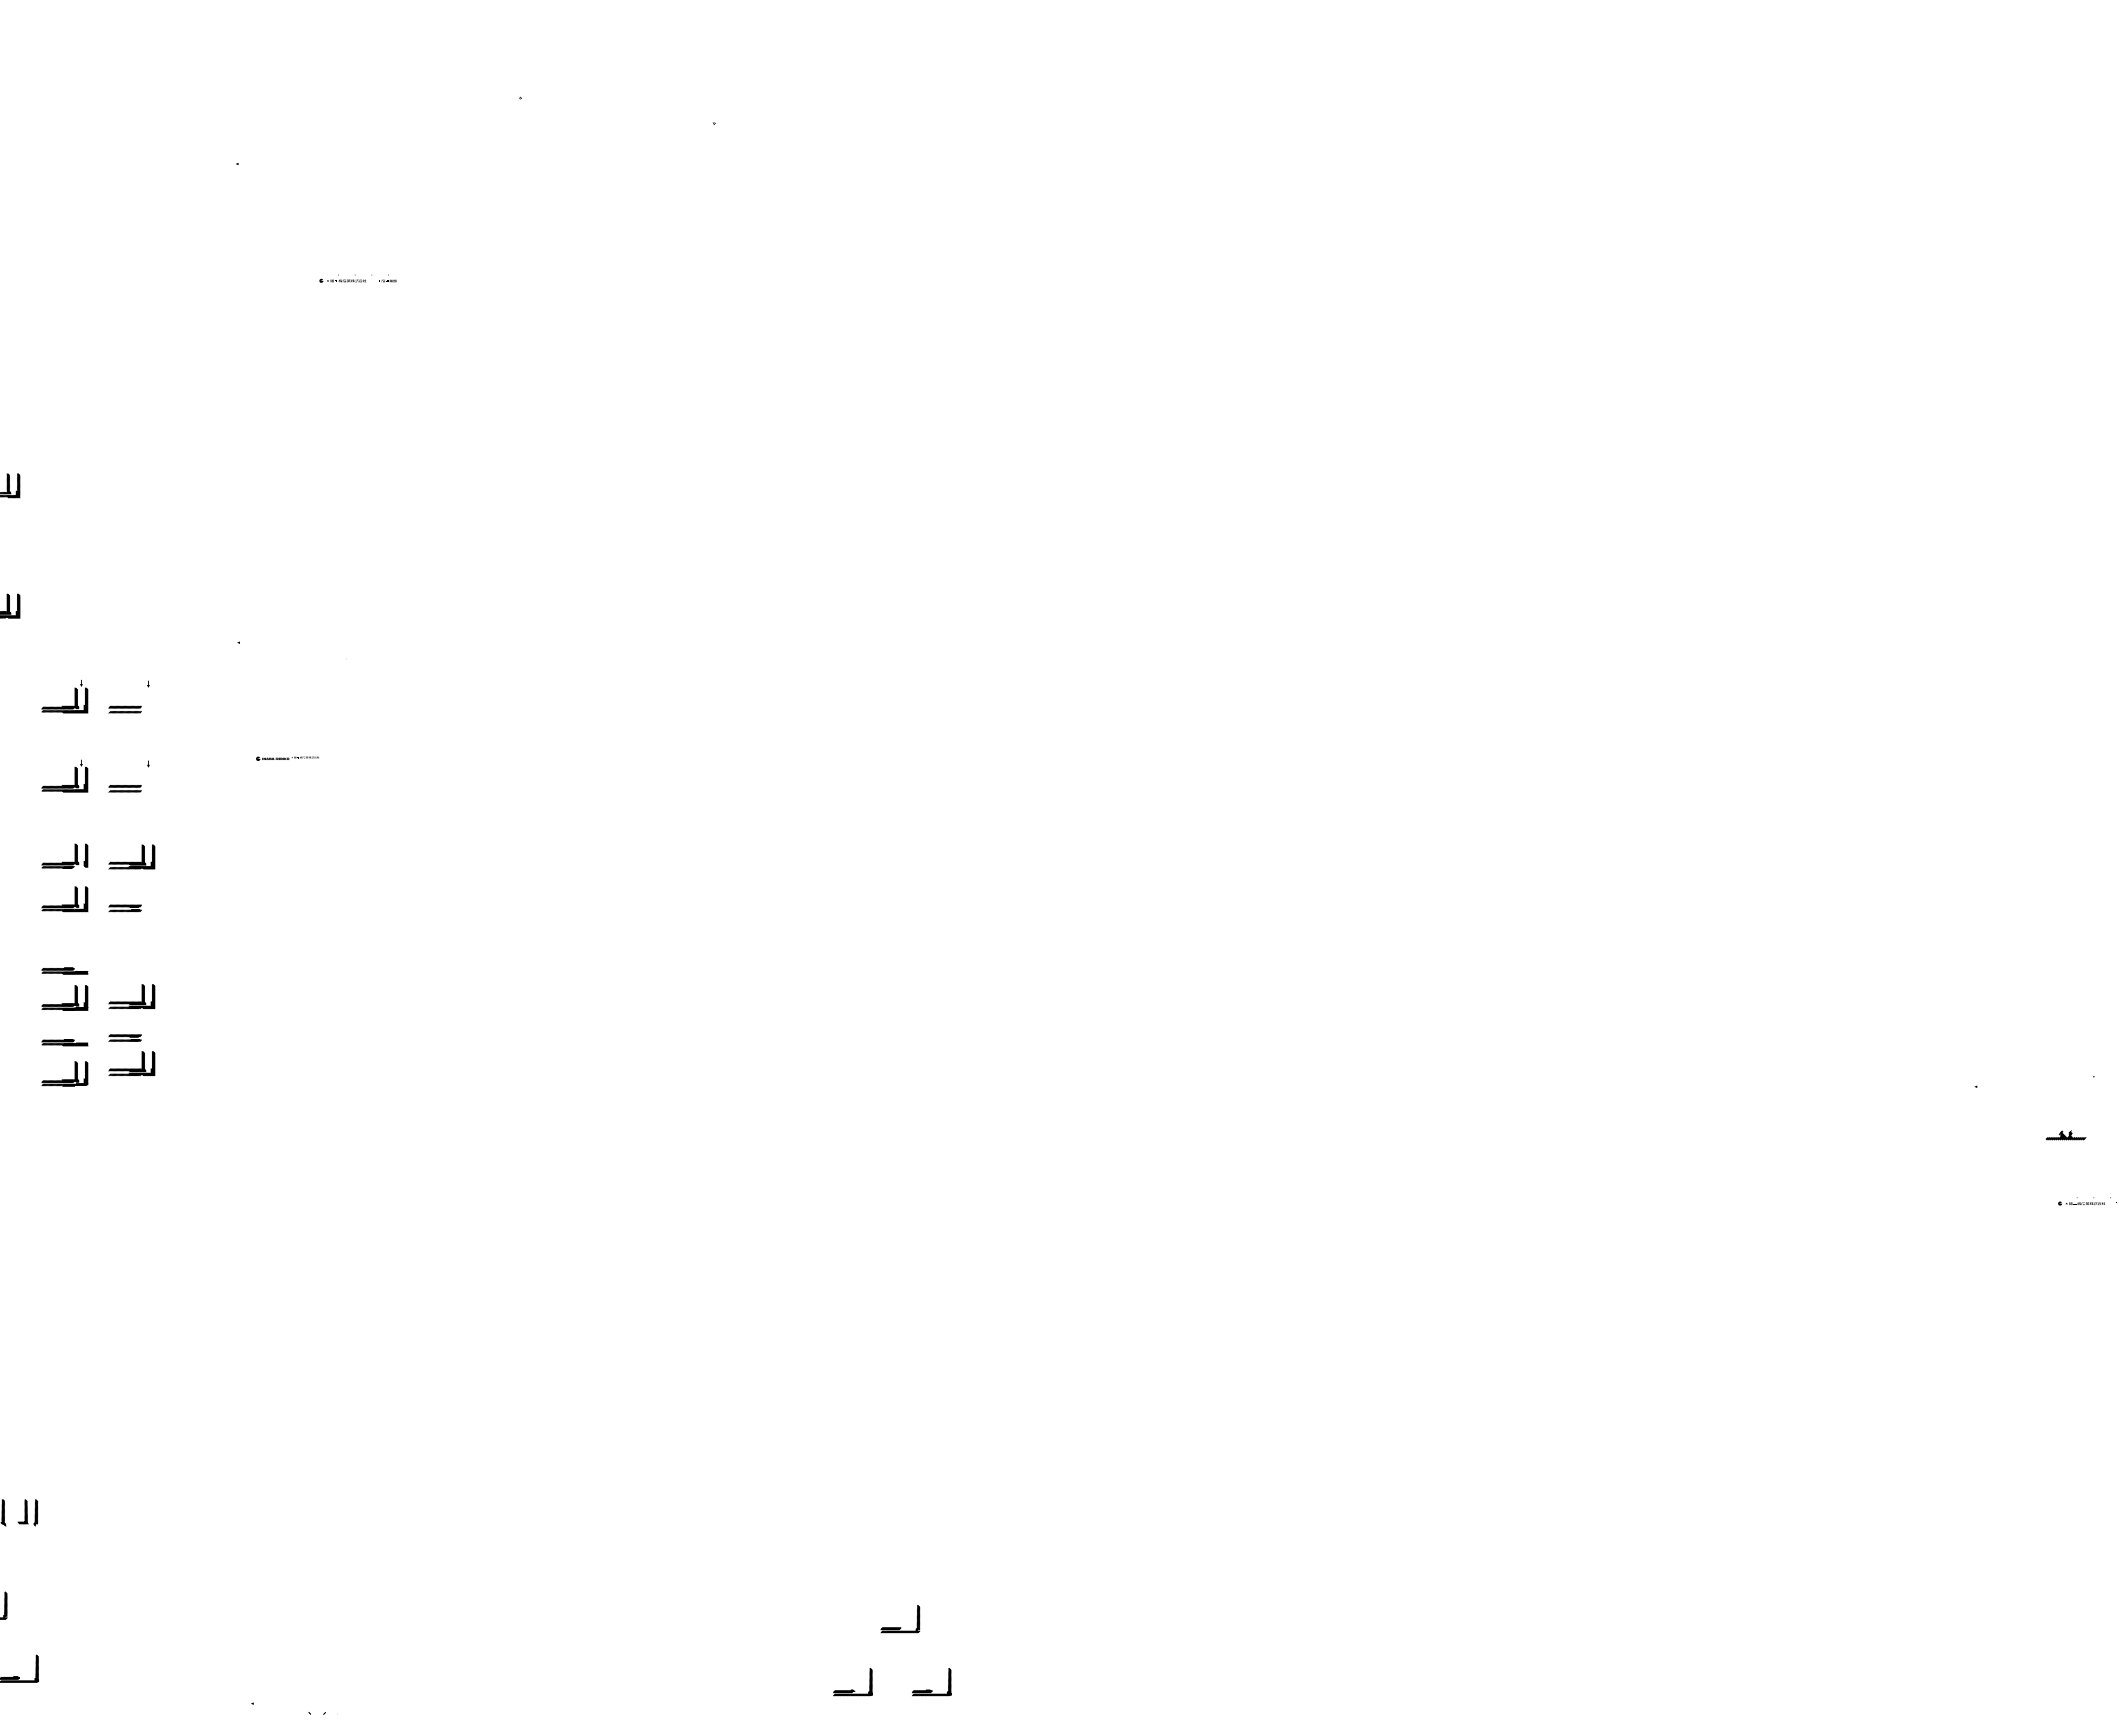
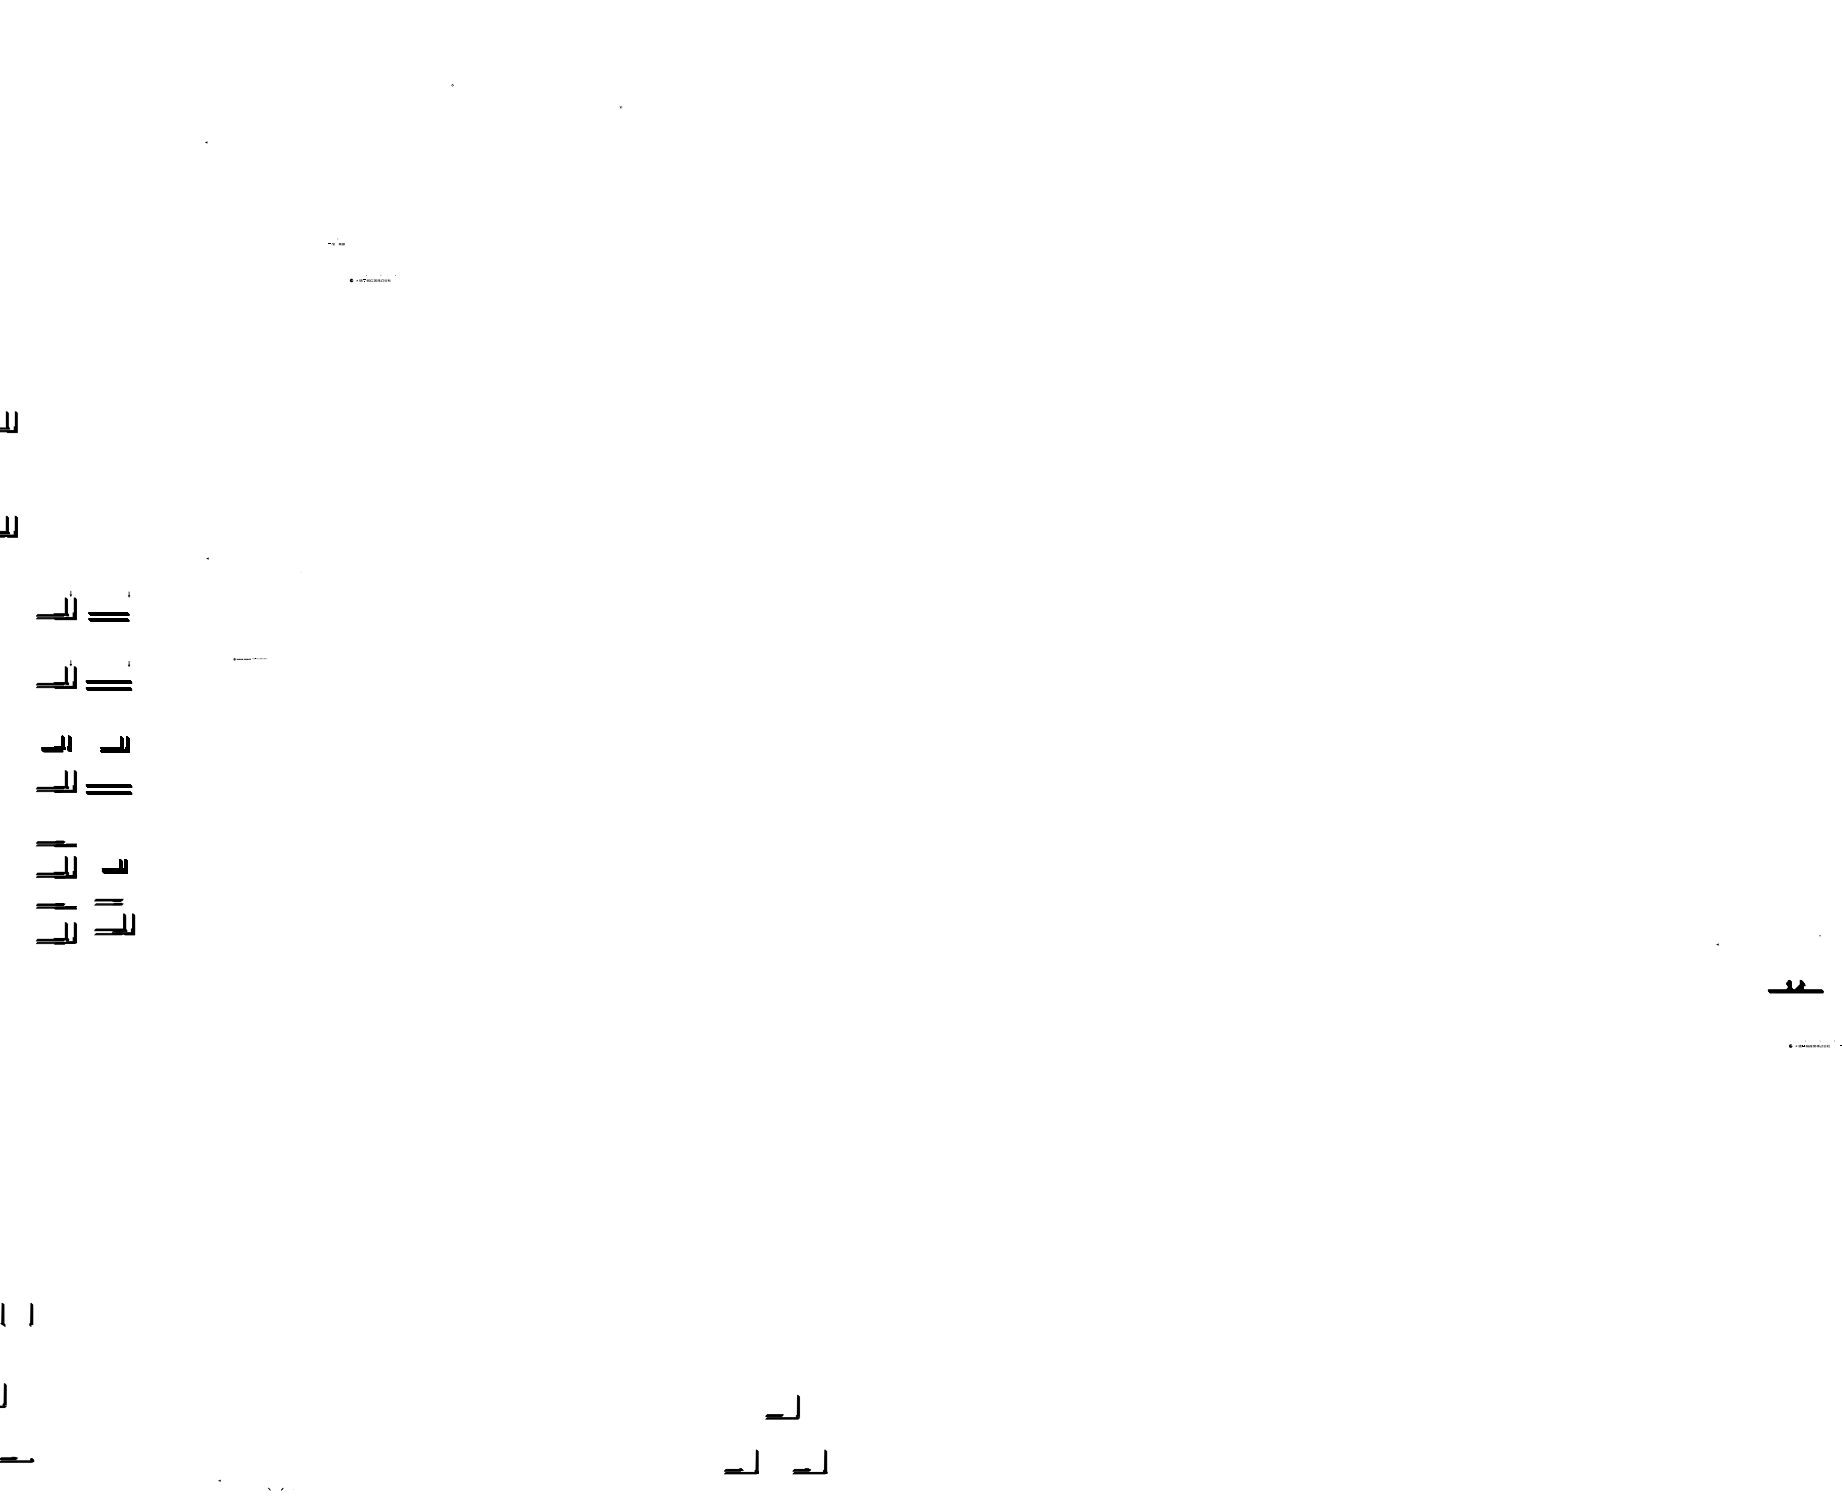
part: (345, 278) -> (372, 278), moved
part: (124, 709) -> (108, 616), size x1.4
part: (287, 758) -> (249, 659), size x0.6
part: (124, 788) -> (108, 685), size x1.6
part: (64, 855) -> (56, 743), size x0.7
part: (131, 856) -> (114, 744), size x0.7
part: (124, 908) -> (108, 789), size x1.6
part: (131, 996) -> (114, 866), size x0.6
part: (2065, 1135) -> (1795, 986), size x1.6
hatch: (23, 1511) -> (20, 1313), removed
hatch: (36, 1668) -> (31, 1450), removed

